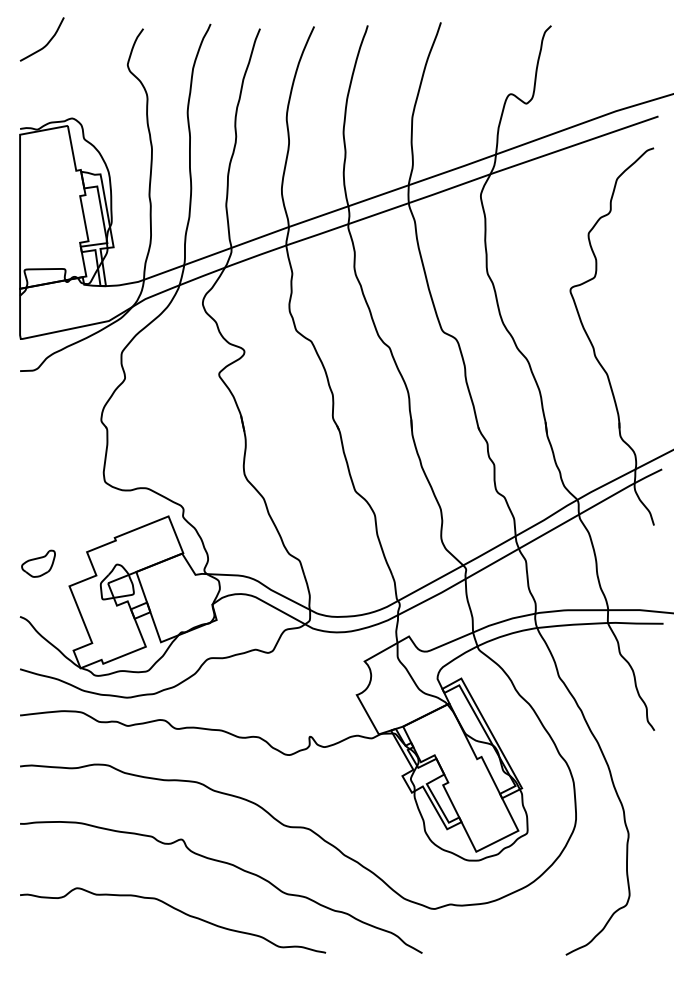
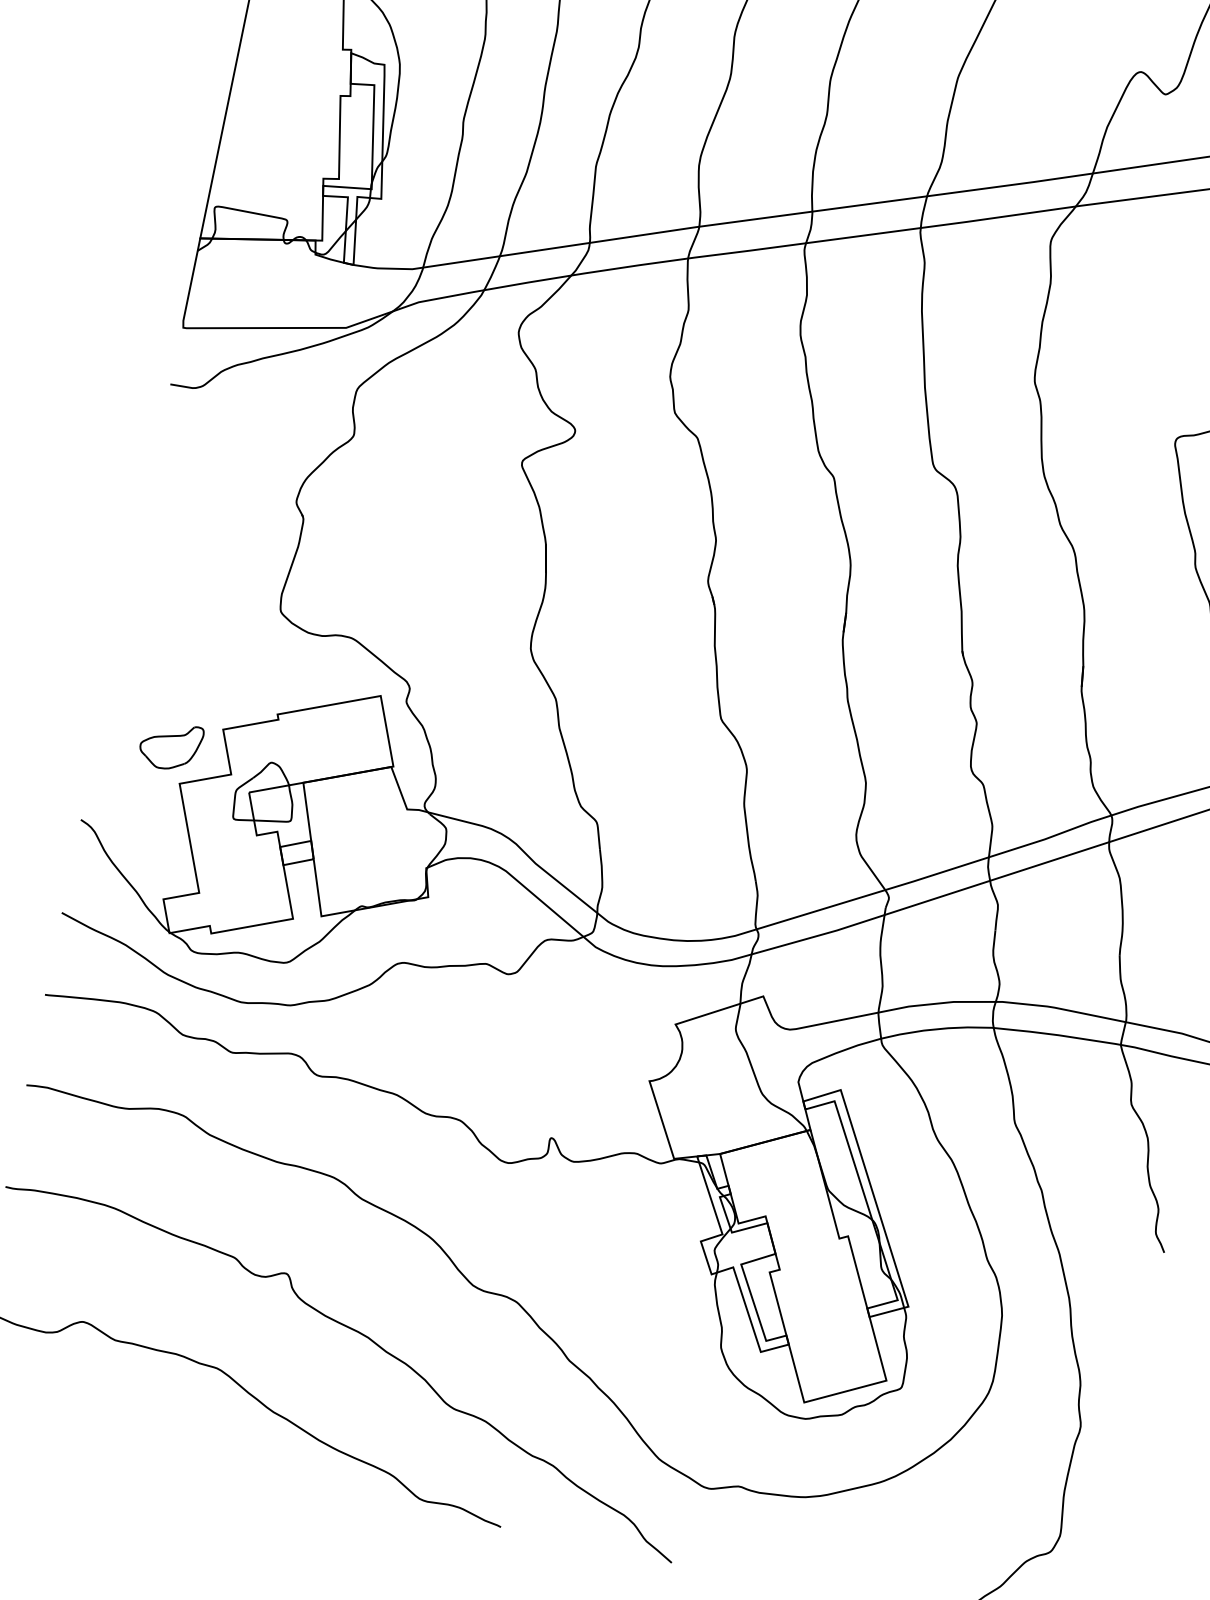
part: (38, 563) -> (170, 745), moved

